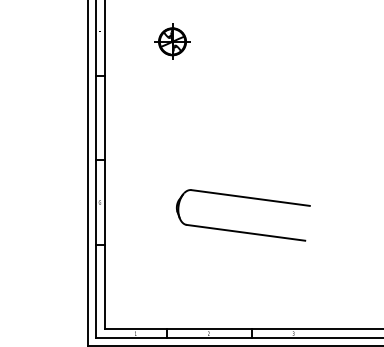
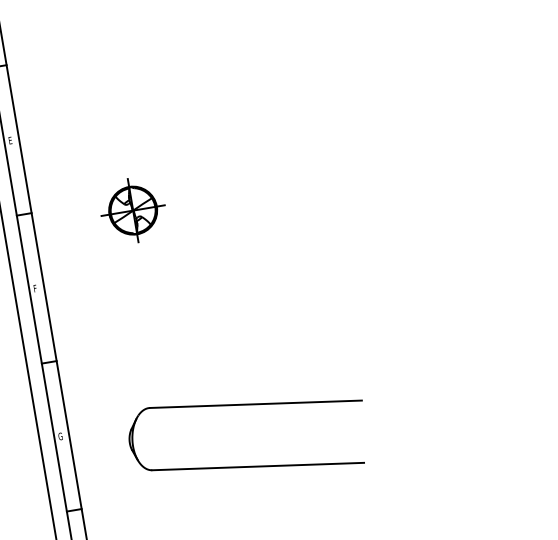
part: (172, 41) -> (132, 210), moved
part: (238, 230) -> (244, 464), moved

